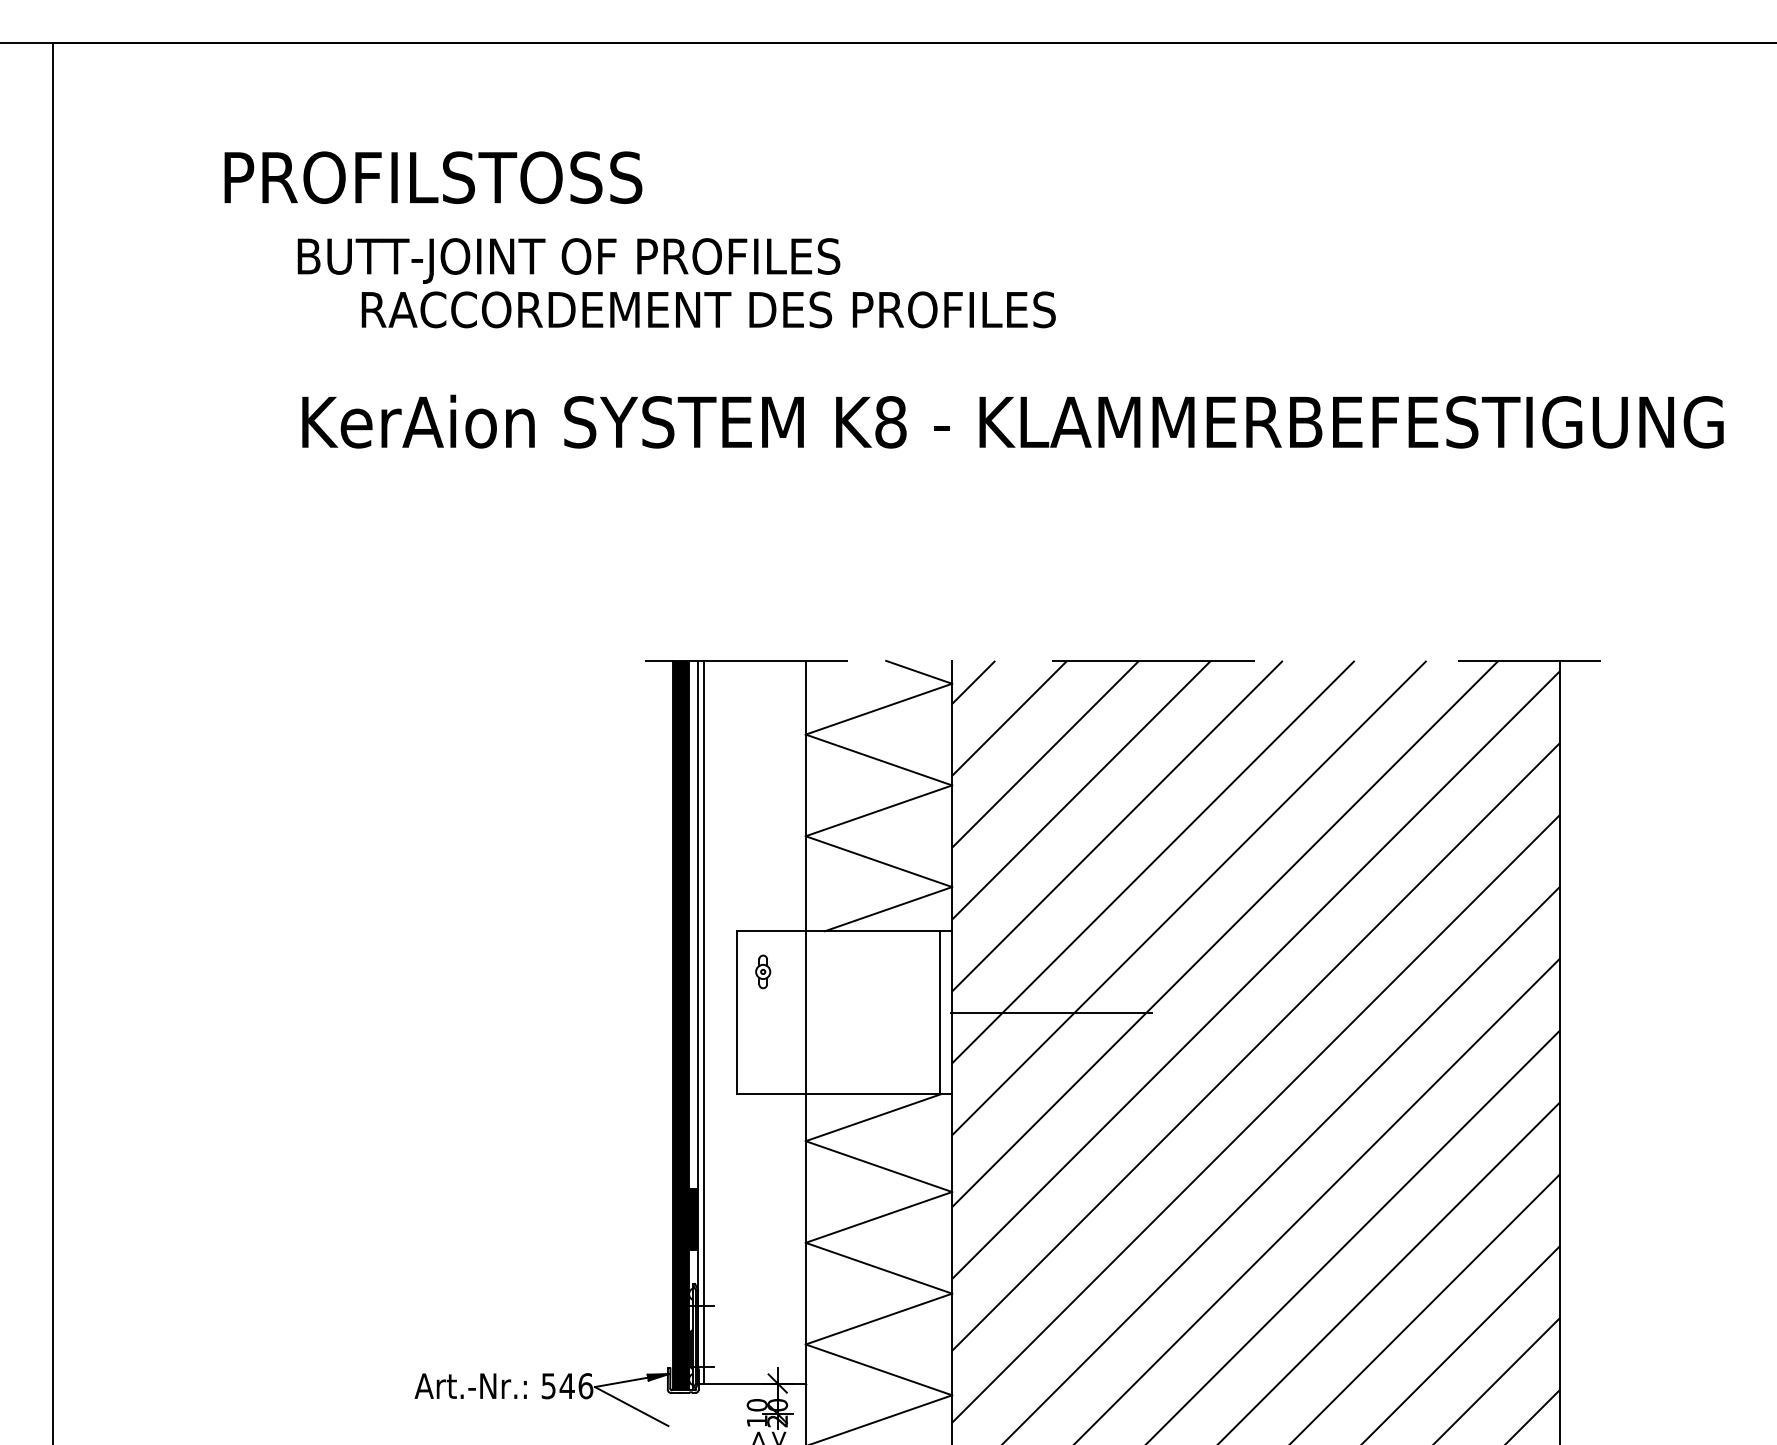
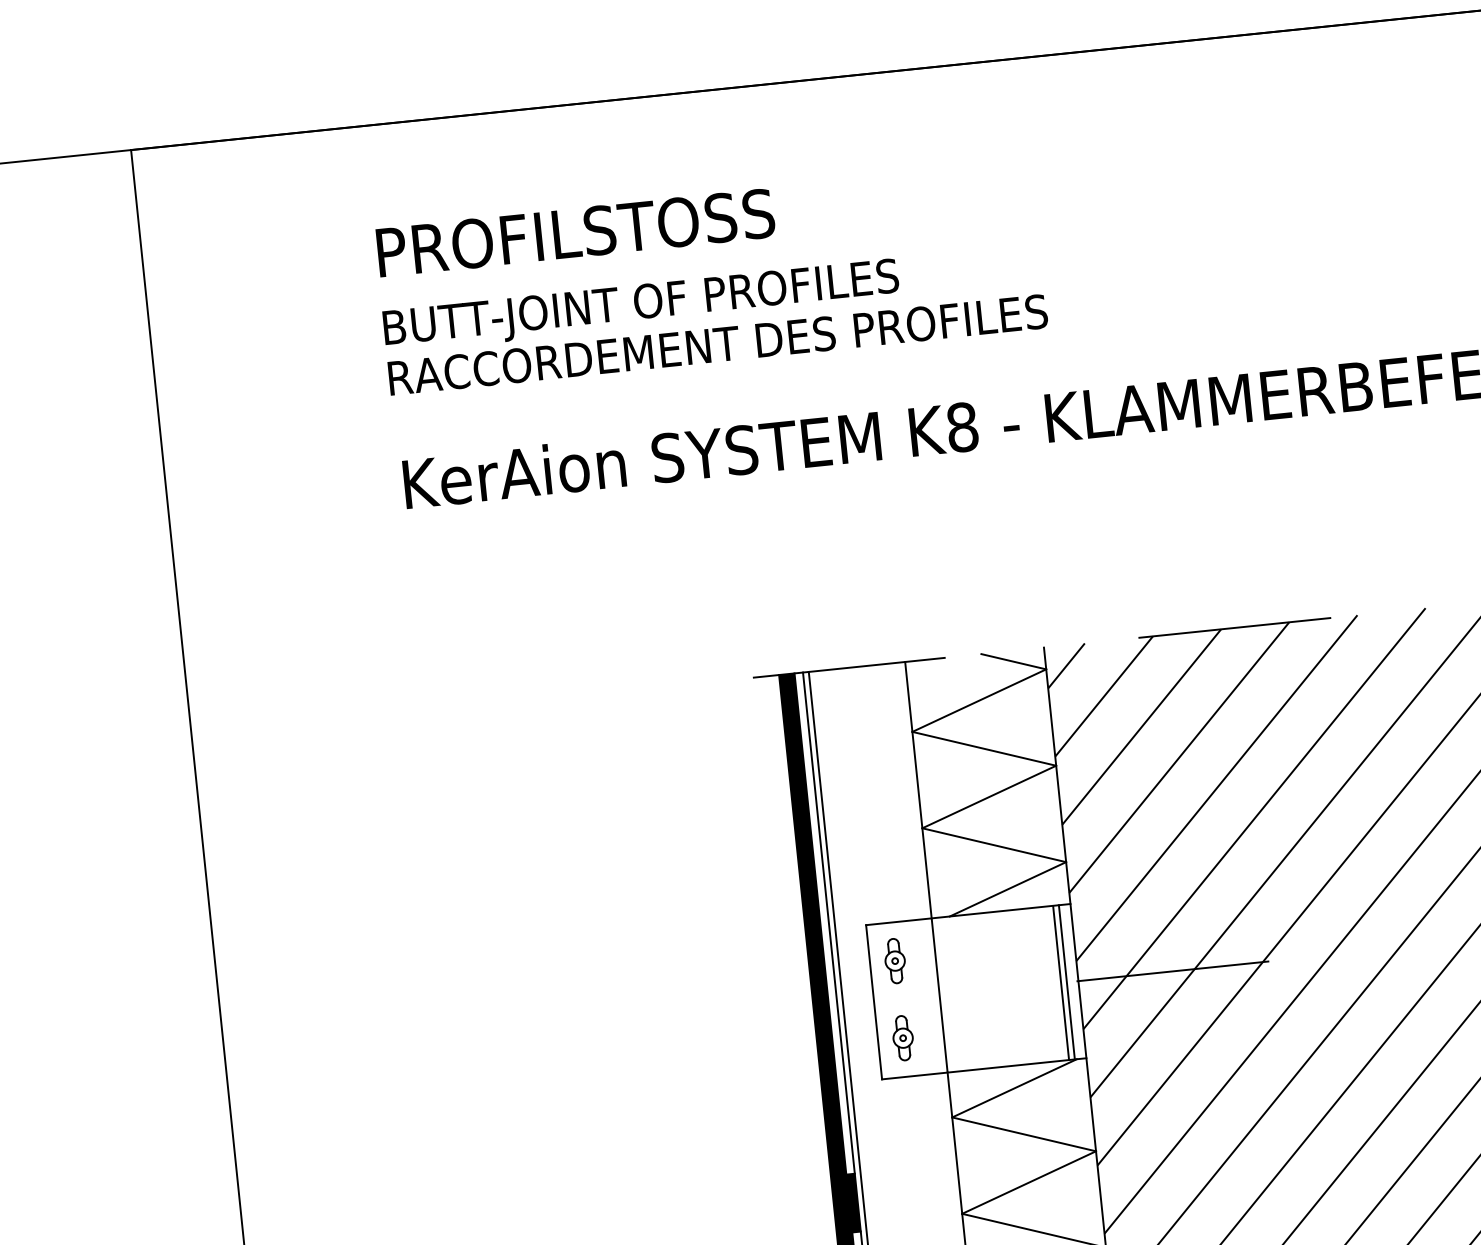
text: (433, 177) -> (575, 232), moved
text: (708, 309) -> (717, 344), moved
part: (763, 971) -> (895, 960), size x1.43
line: (933, 1012) -> (1060, 982), added
part: (763, 1053) -> (903, 1038), added

